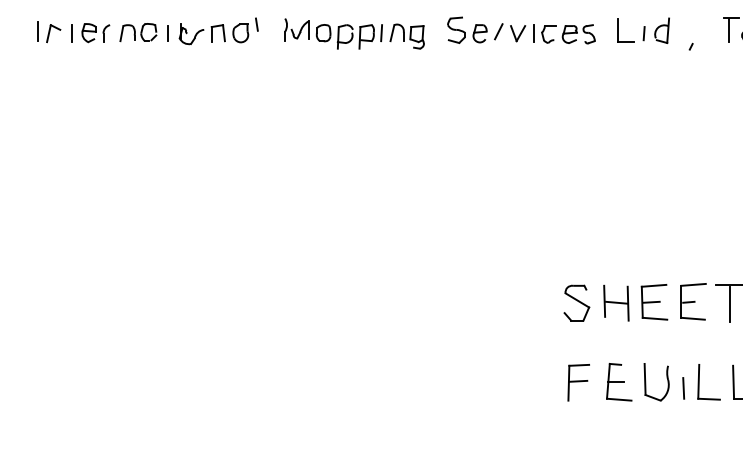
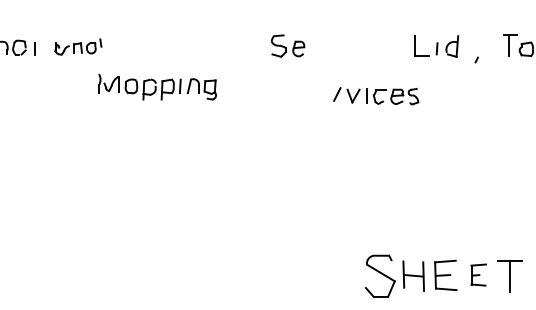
part: (218, 31) -> (78, 47), size x0.7
part: (354, 33) -> (157, 86), moved
part: (544, 33) -> (375, 96), moved
part: (693, 301) -> (478, 274), size x0.7
part: (576, 302) -> (380, 275), size x1.4

